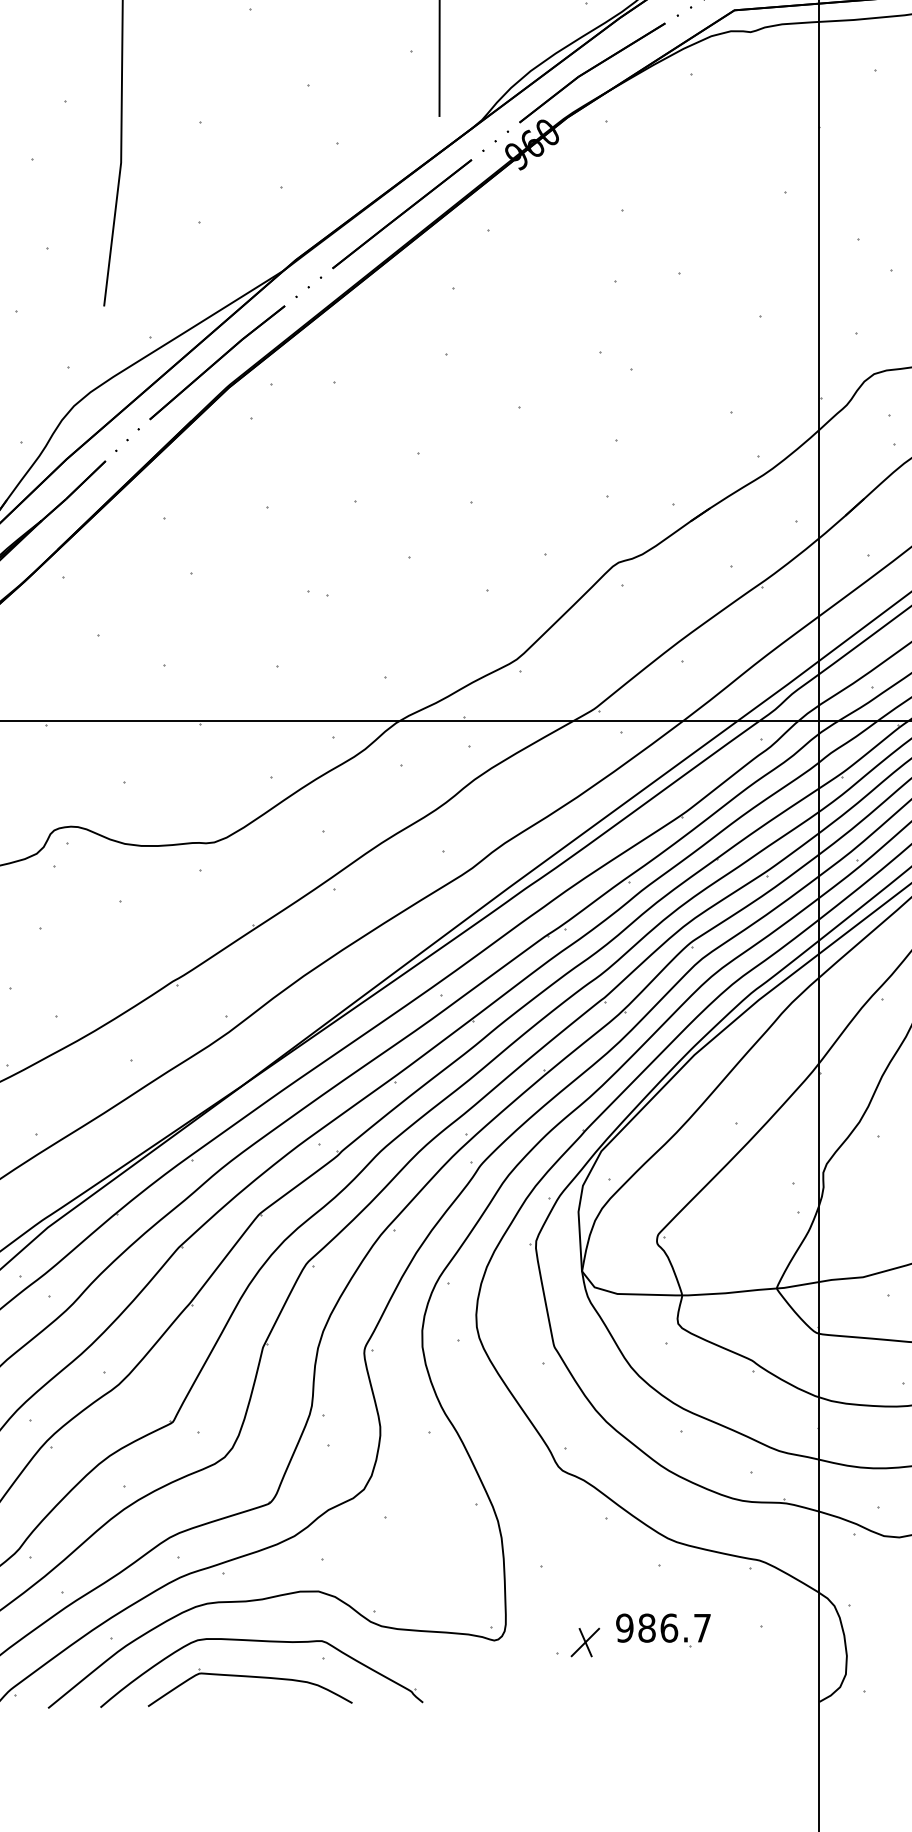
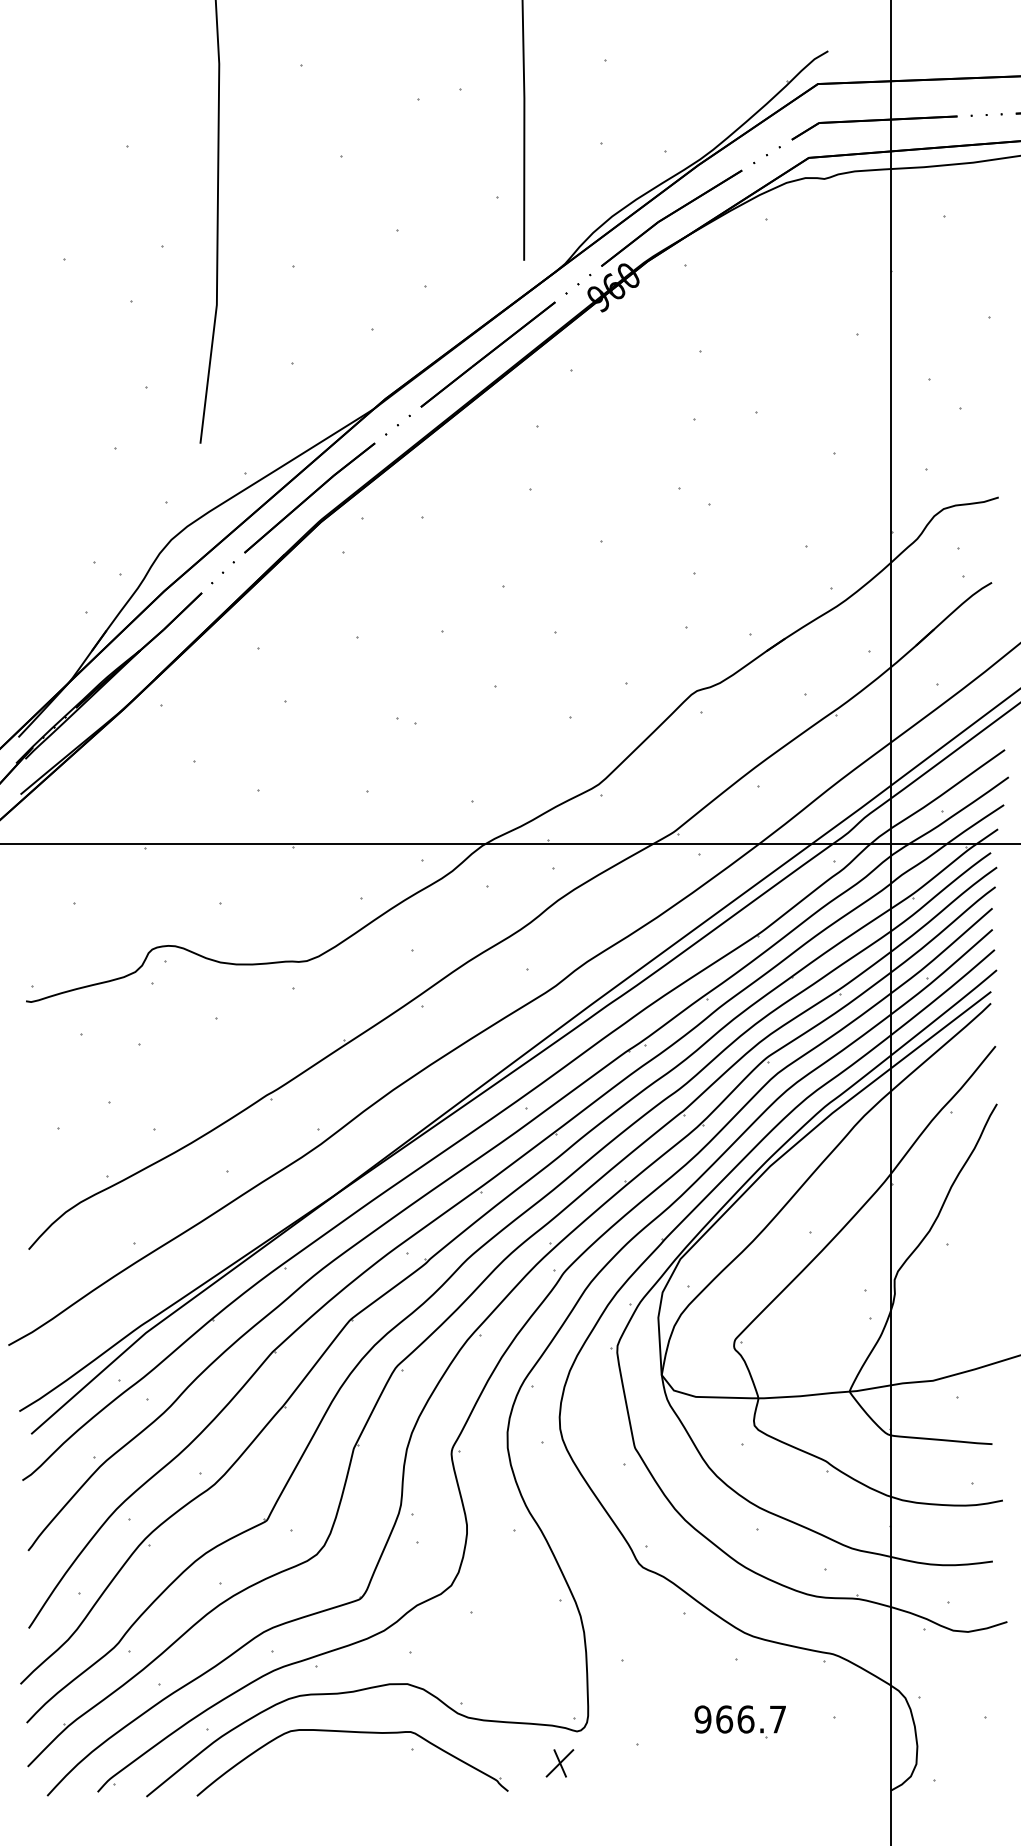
text: (647, 1628) -> (724, 1719), 986.7 -> 966.7
part: (584, 1642) -> (559, 1763), moved
part: (250, 1677) -> (341, 1767), removed

